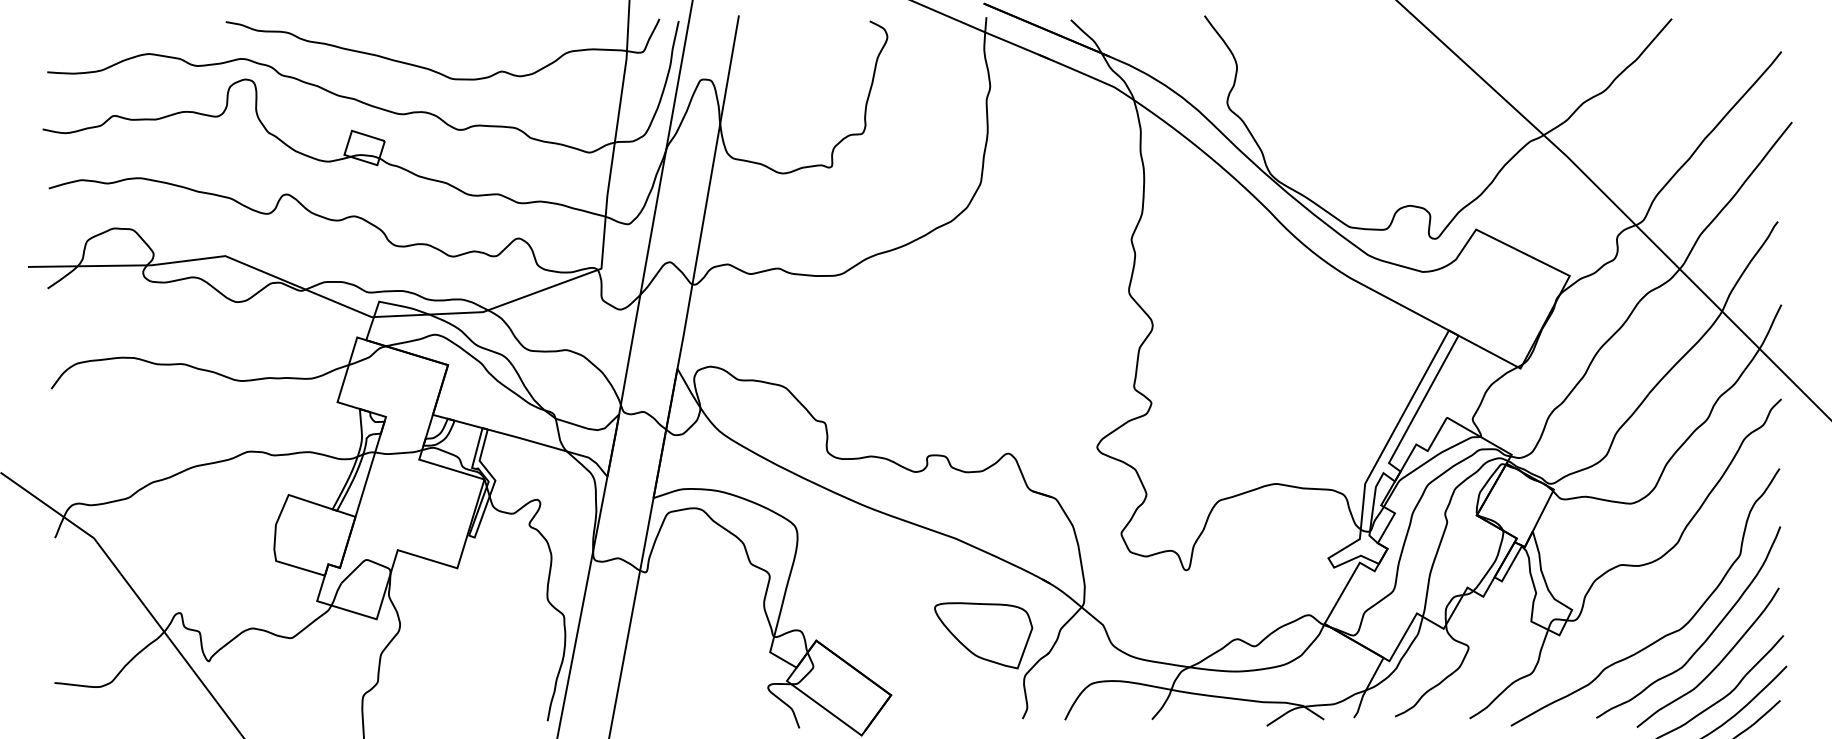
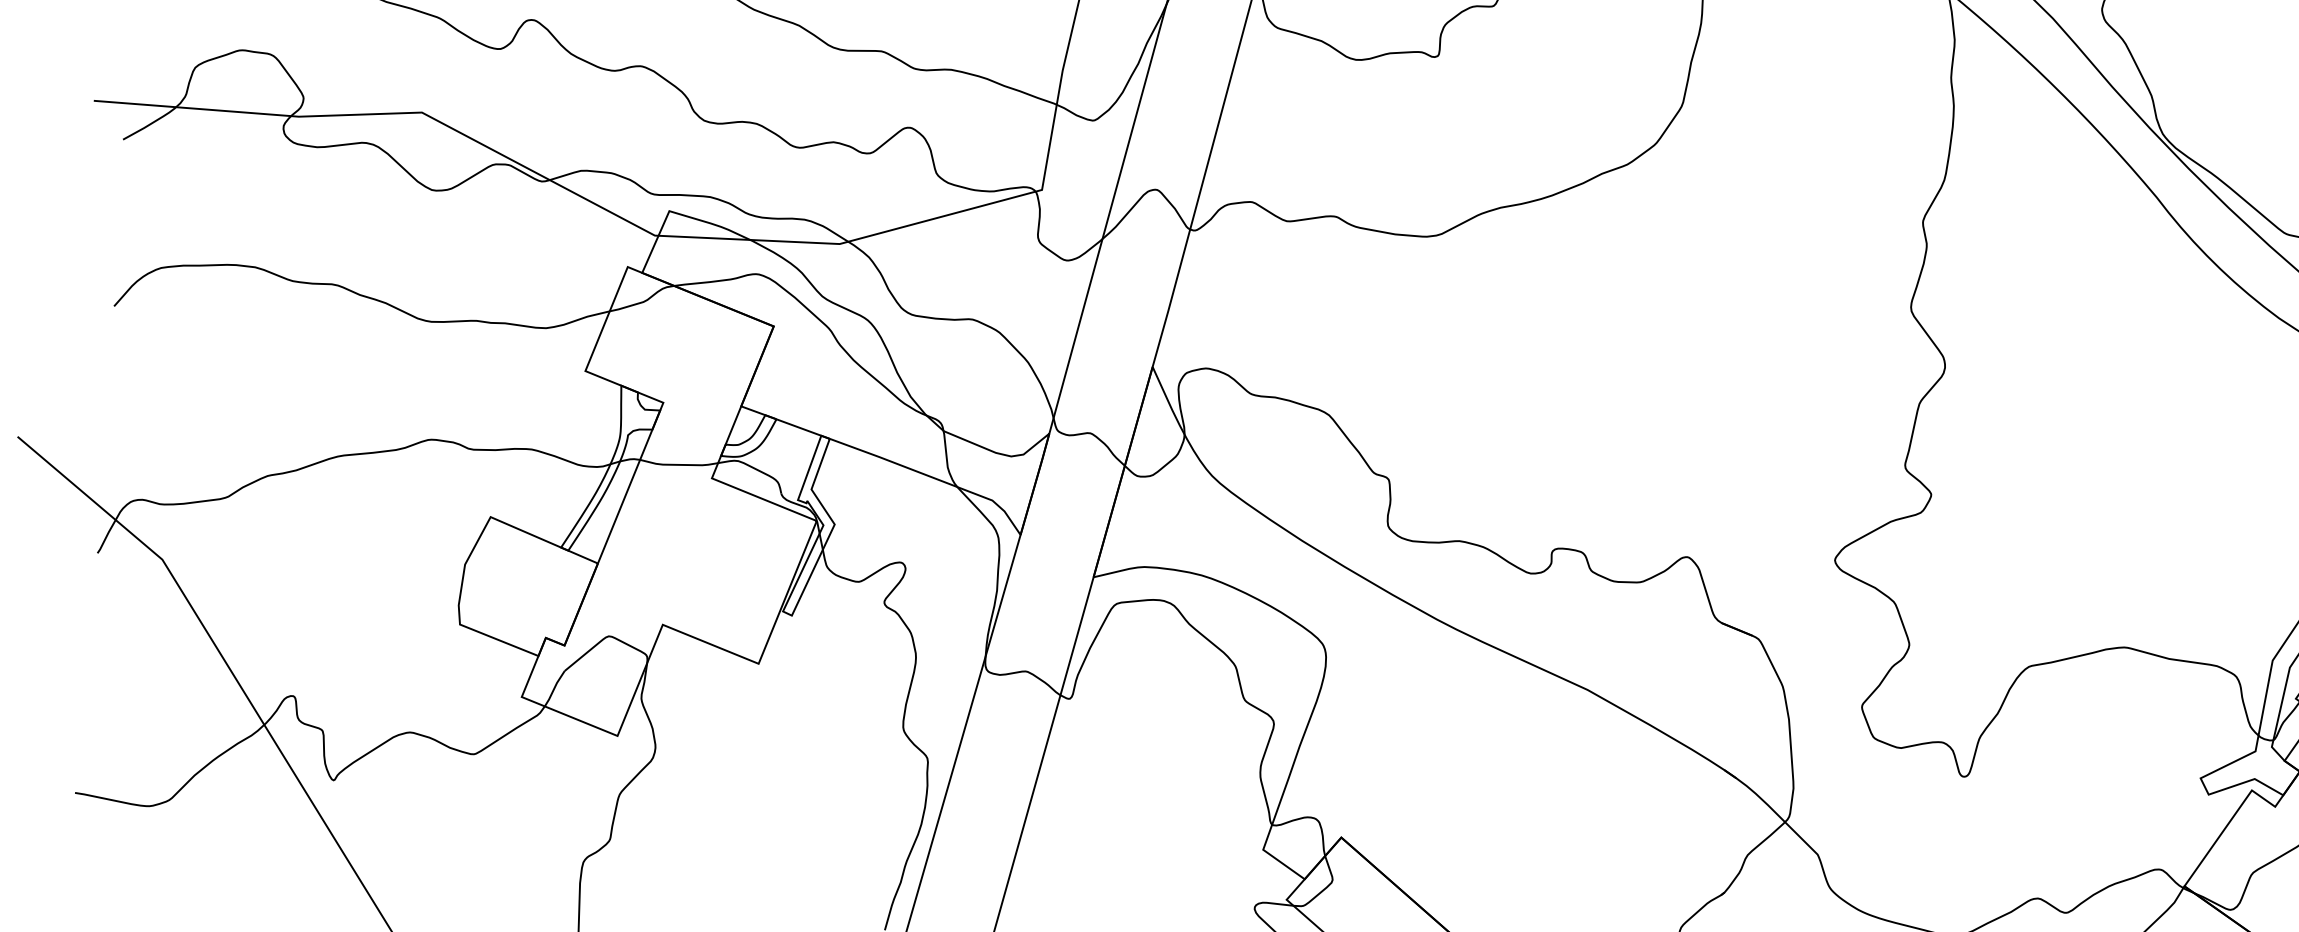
part: (983, 635) -> (1618, 854), removed

